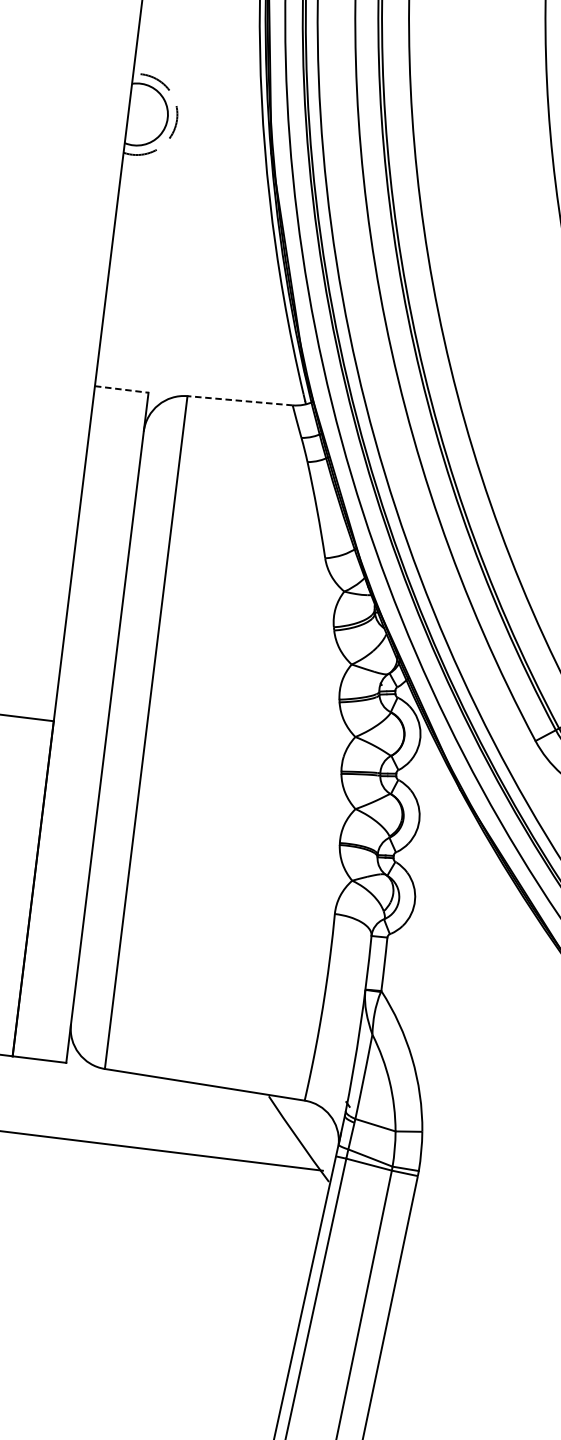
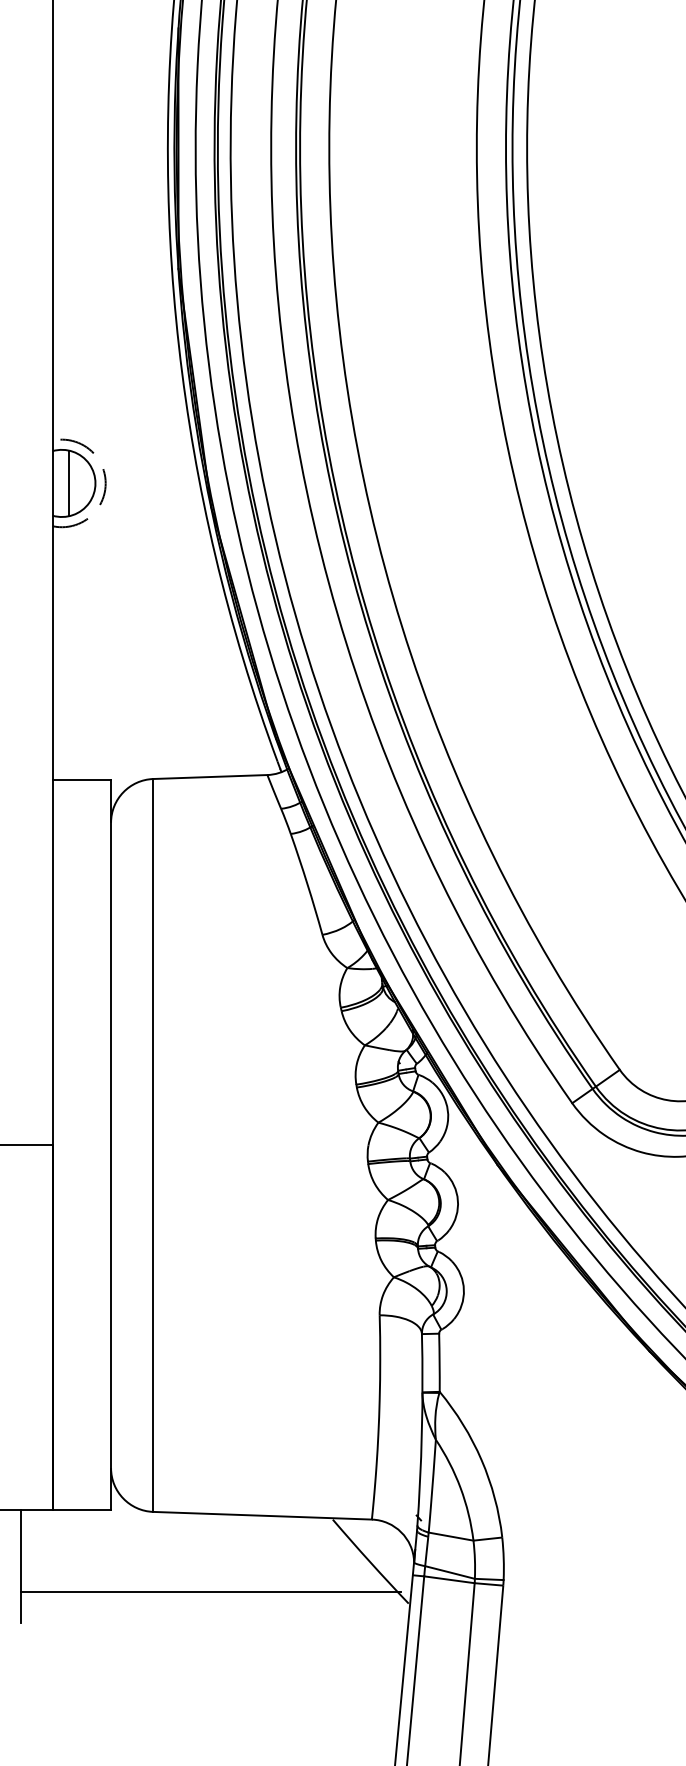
line: (142, 115) -> (68, 483), added
line: (122, 389) -> (82, 780), dashed -> solid
line: (239, 401) -> (209, 777), dashed -> solid

